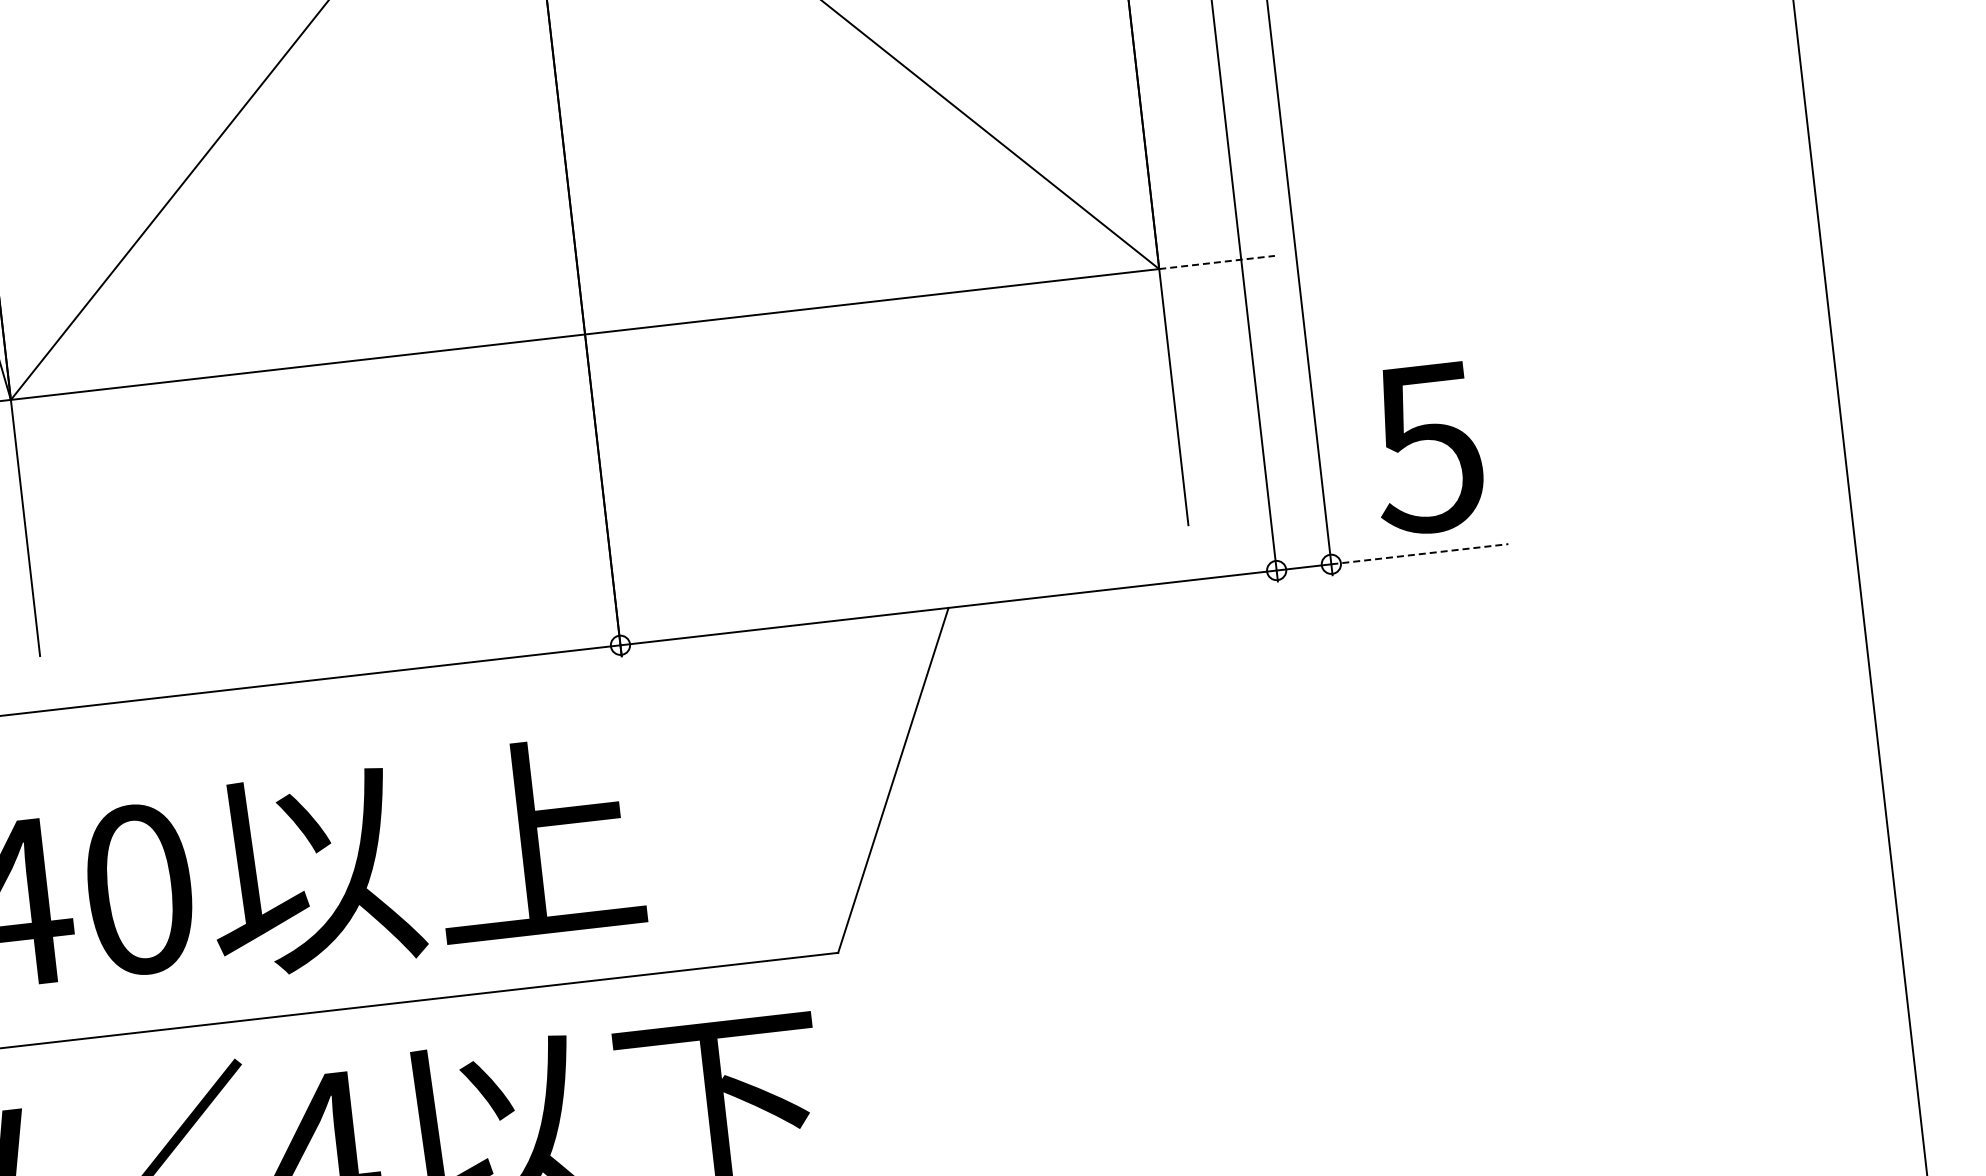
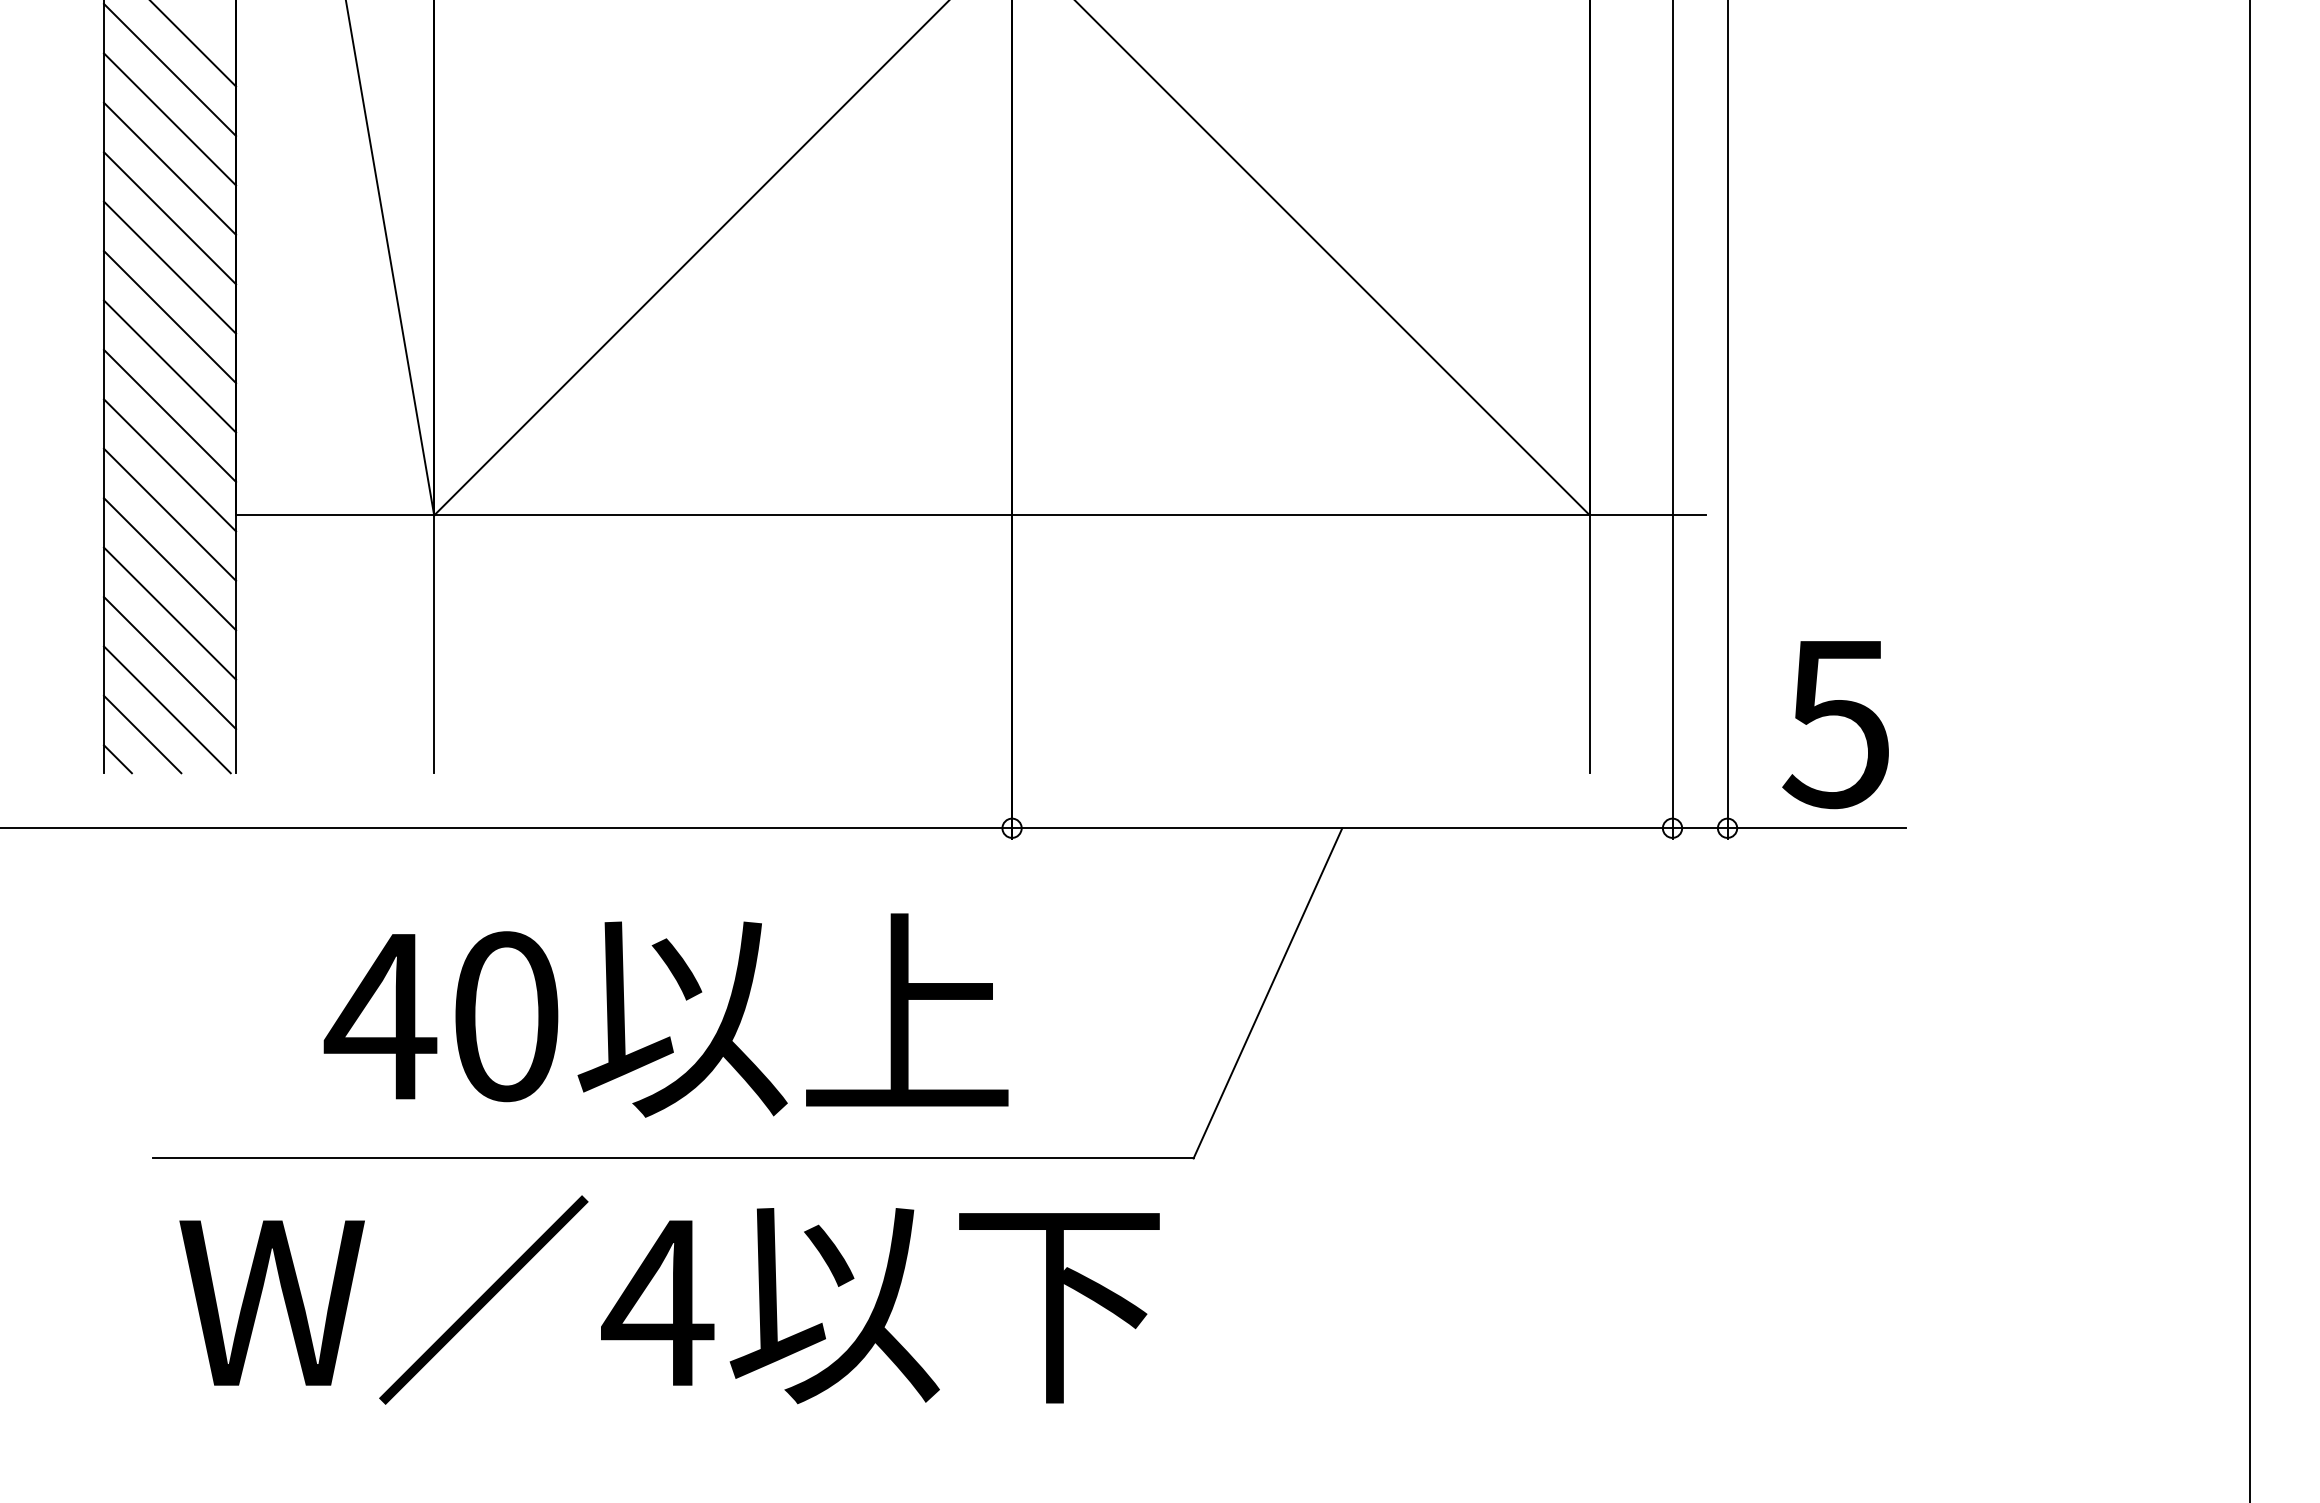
line: (1217, 262) -> (1648, 515), dashed -> solid
line: (1420, 554) -> (1817, 828), dashed -> solid

